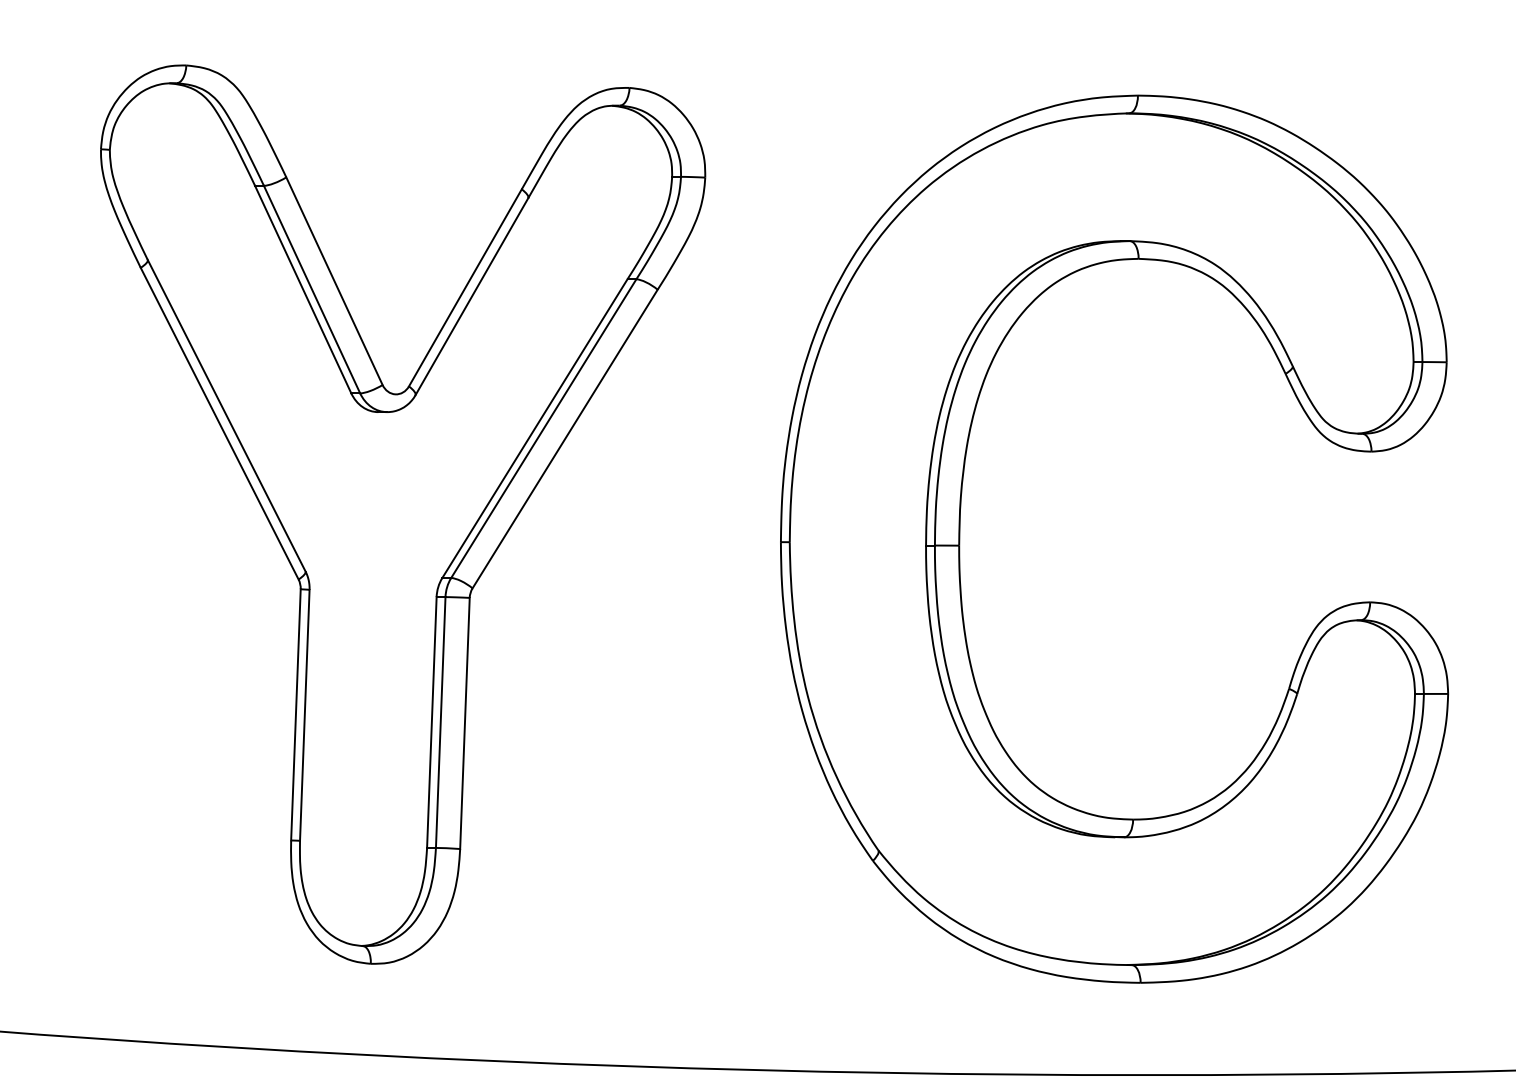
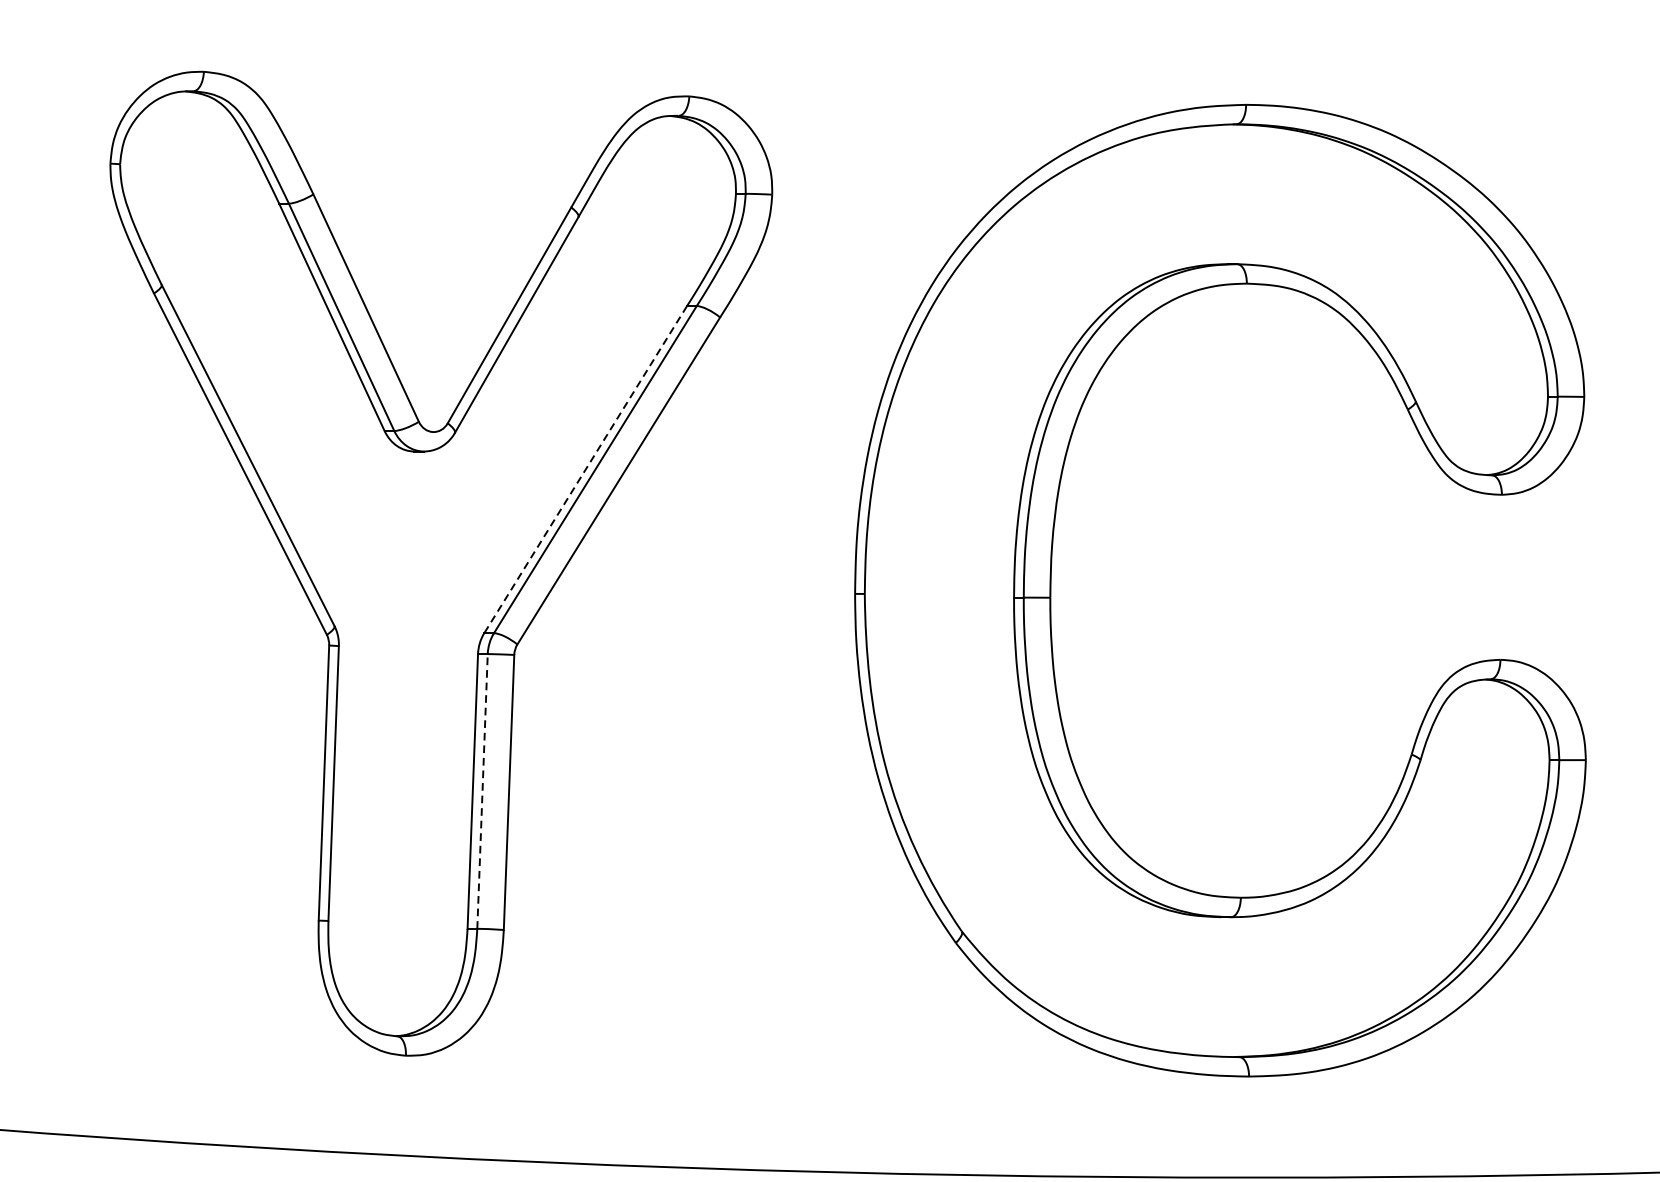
line: (534, 428) -> (585, 469), solid -> dashed
line: (440, 722) -> (482, 791), solid -> dashed

